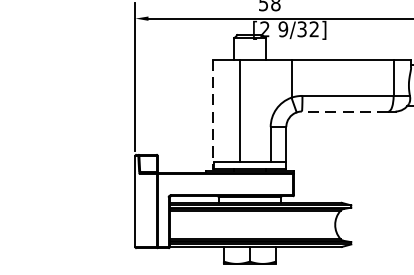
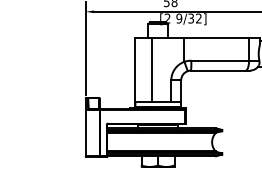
line: (343, 111) -> (217, 70), dashed -> solid
line: (214, 114) -> (135, 72), dashed -> solid

